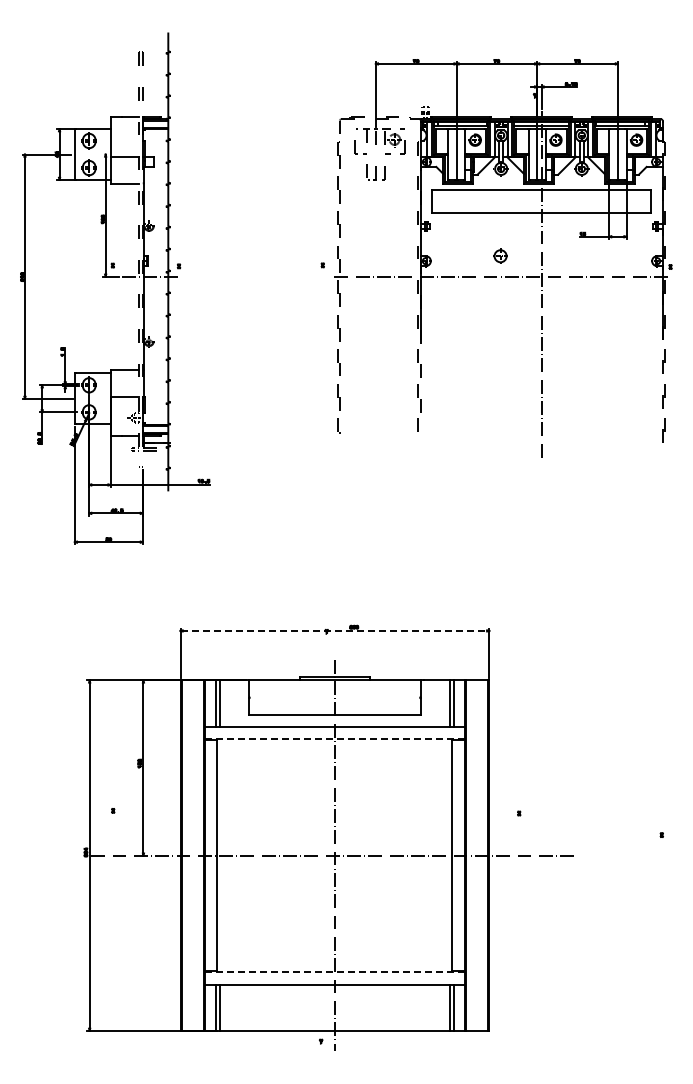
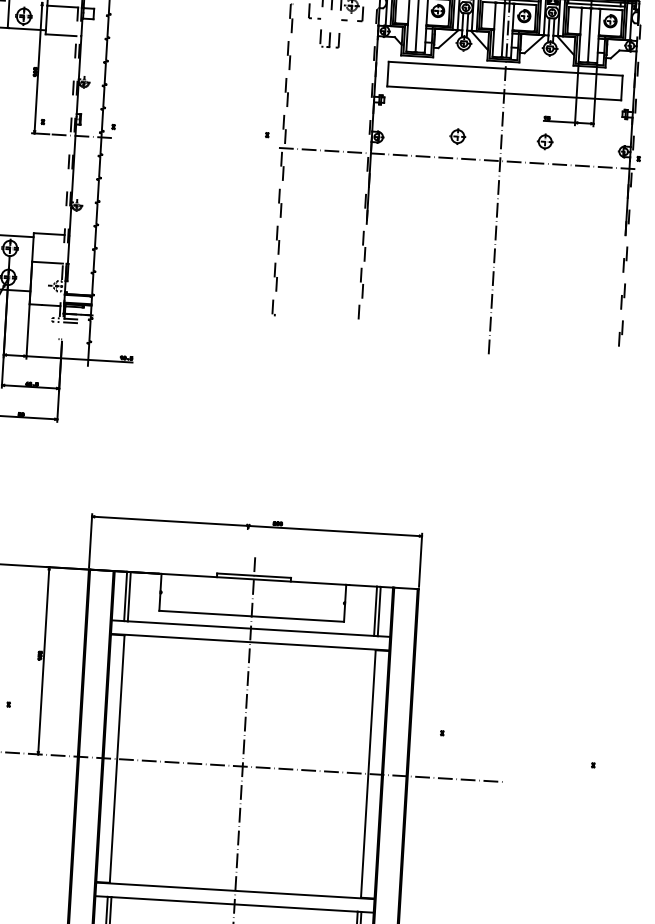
part: (582, 255) -> (545, 141), added
line: (335, 630) -> (257, 526), dashed -> solid
line: (334, 739) -> (249, 642), dashed -> solid
line: (335, 972) -> (235, 891), dashed -> solid

